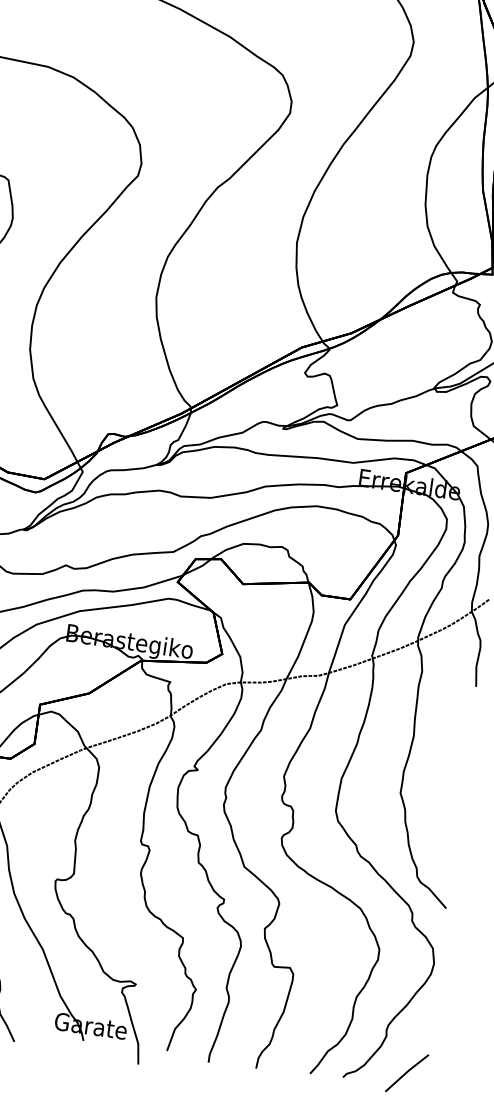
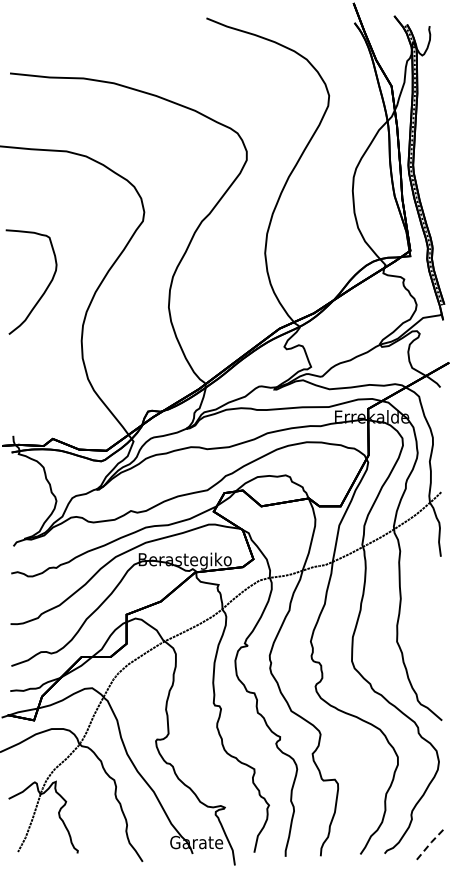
line: (407, 1071) -> (430, 842), solid -> dashed

